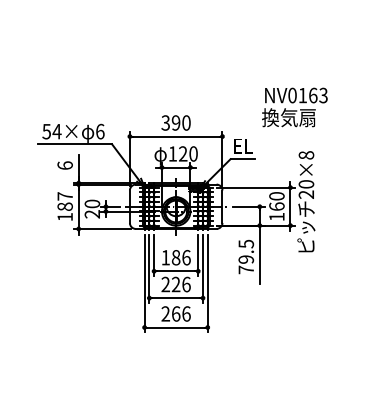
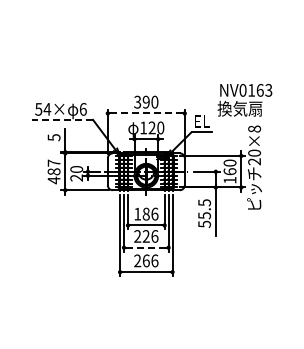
text: (294, 107) -> (244, 100), moved
line: (176, 136) -> (146, 113), solid -> dashed
line: (75, 143) -> (62, 119), solid -> dashed
text: (64, 165) -> (53, 137), 6 -> 5
text: (64, 217) -> (53, 180), 187 -> 487
text: (246, 264) -> (204, 219), 79.5 -> 55.5
line: (176, 297) -> (146, 247), solid -> dashed

